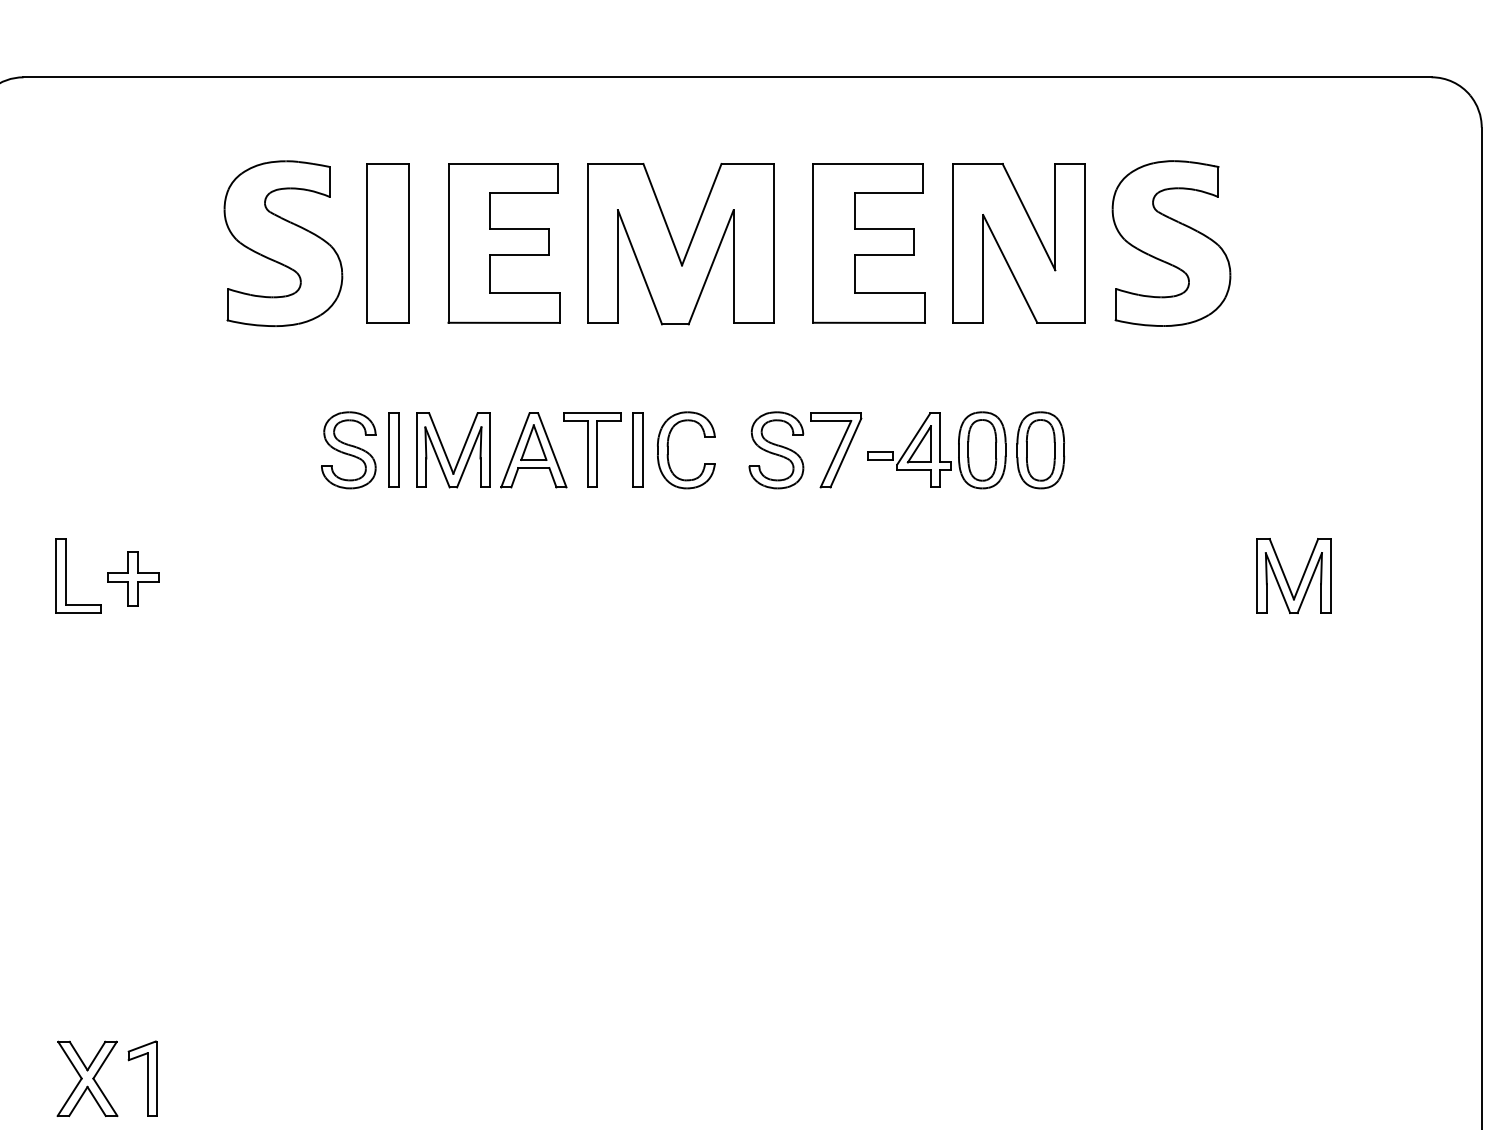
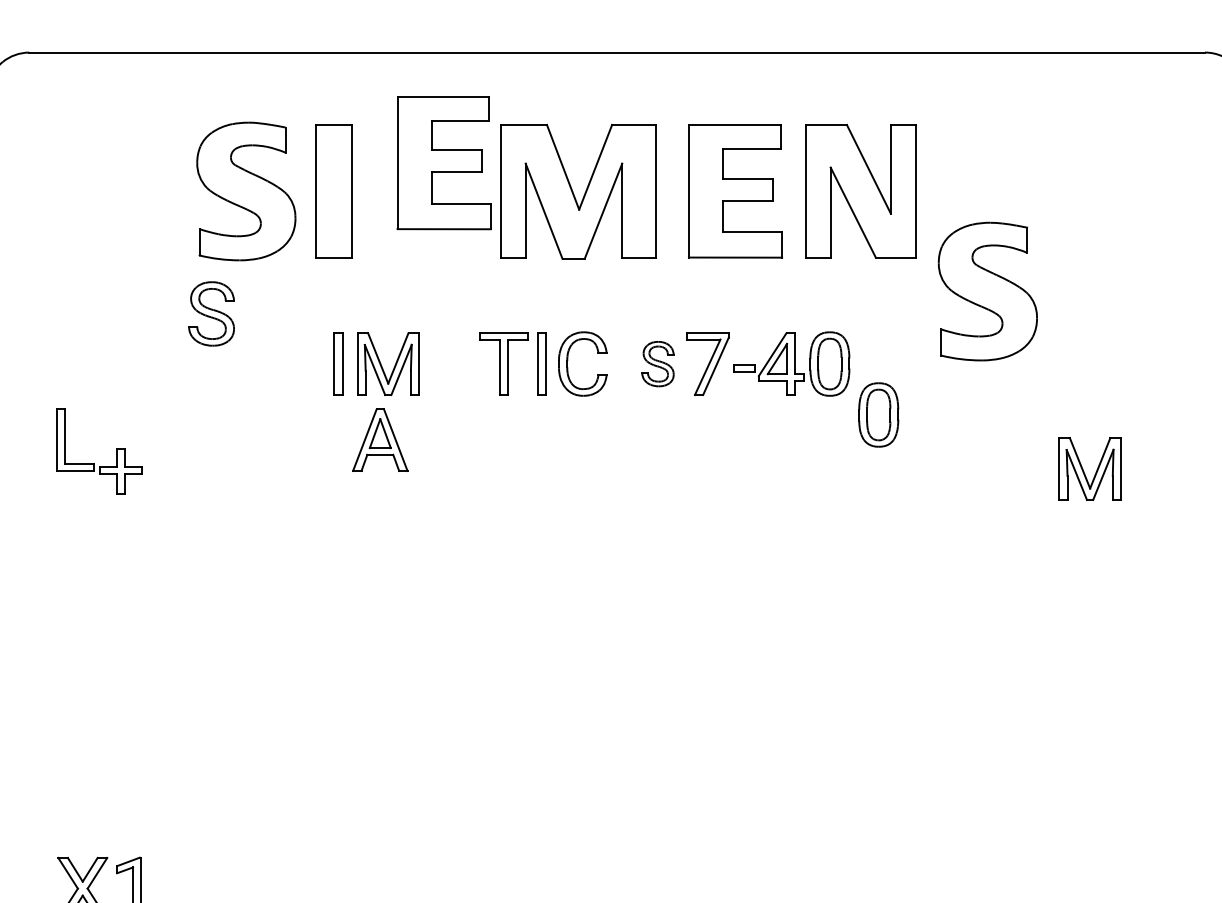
part: (503, 243) -> (443, 162), moved
part: (1171, 243) -> (987, 291), moved
part: (348, 450) -> (211, 314), moved
part: (533, 450) -> (380, 440), moved
part: (776, 450) -> (658, 364), size x0.7
part: (1040, 450) -> (878, 415), moved
part: (66, 575) -> (65, 439), moved

